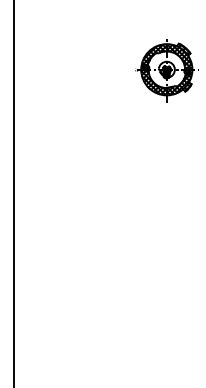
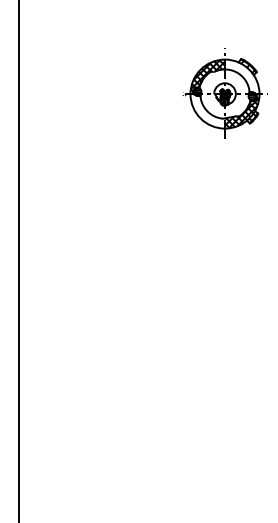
hatch: (179, 56) -> (242, 76), removed
hatch: (153, 82) -> (207, 111), removed

